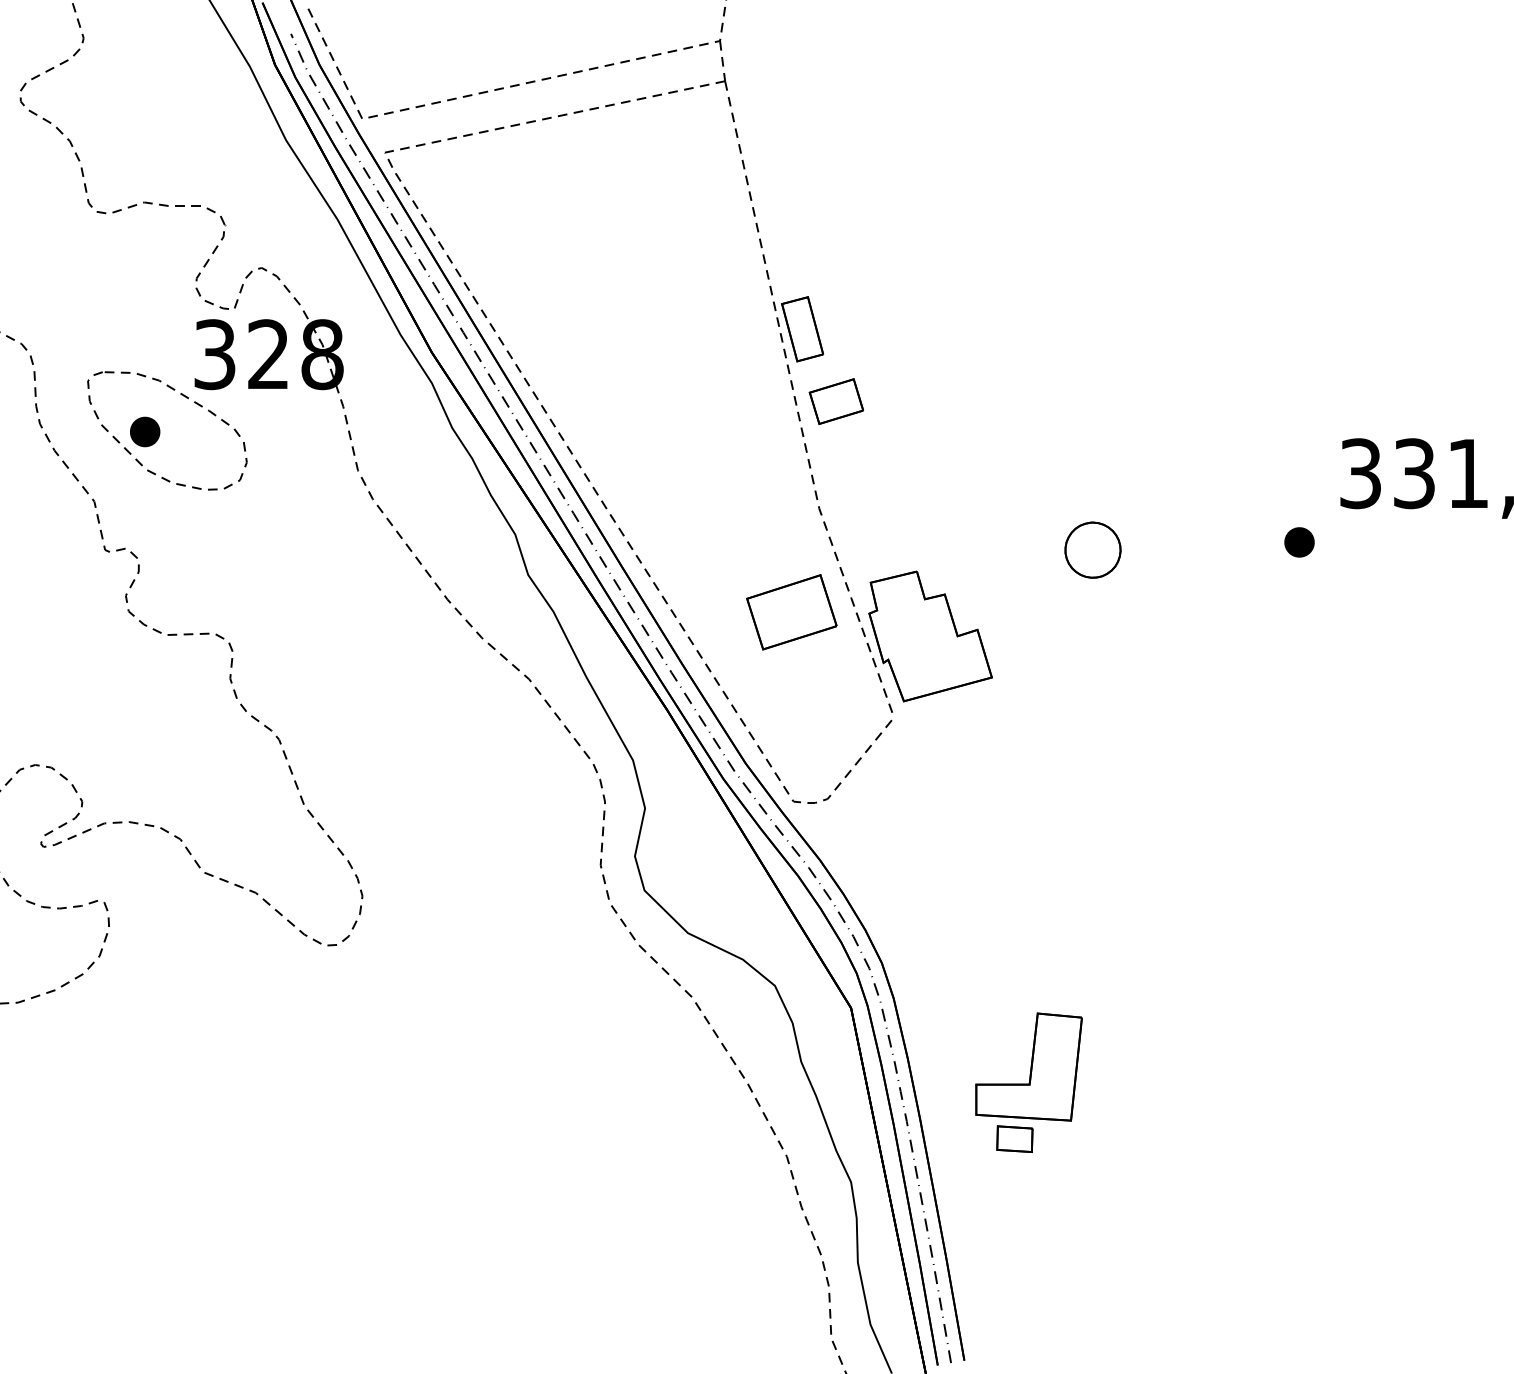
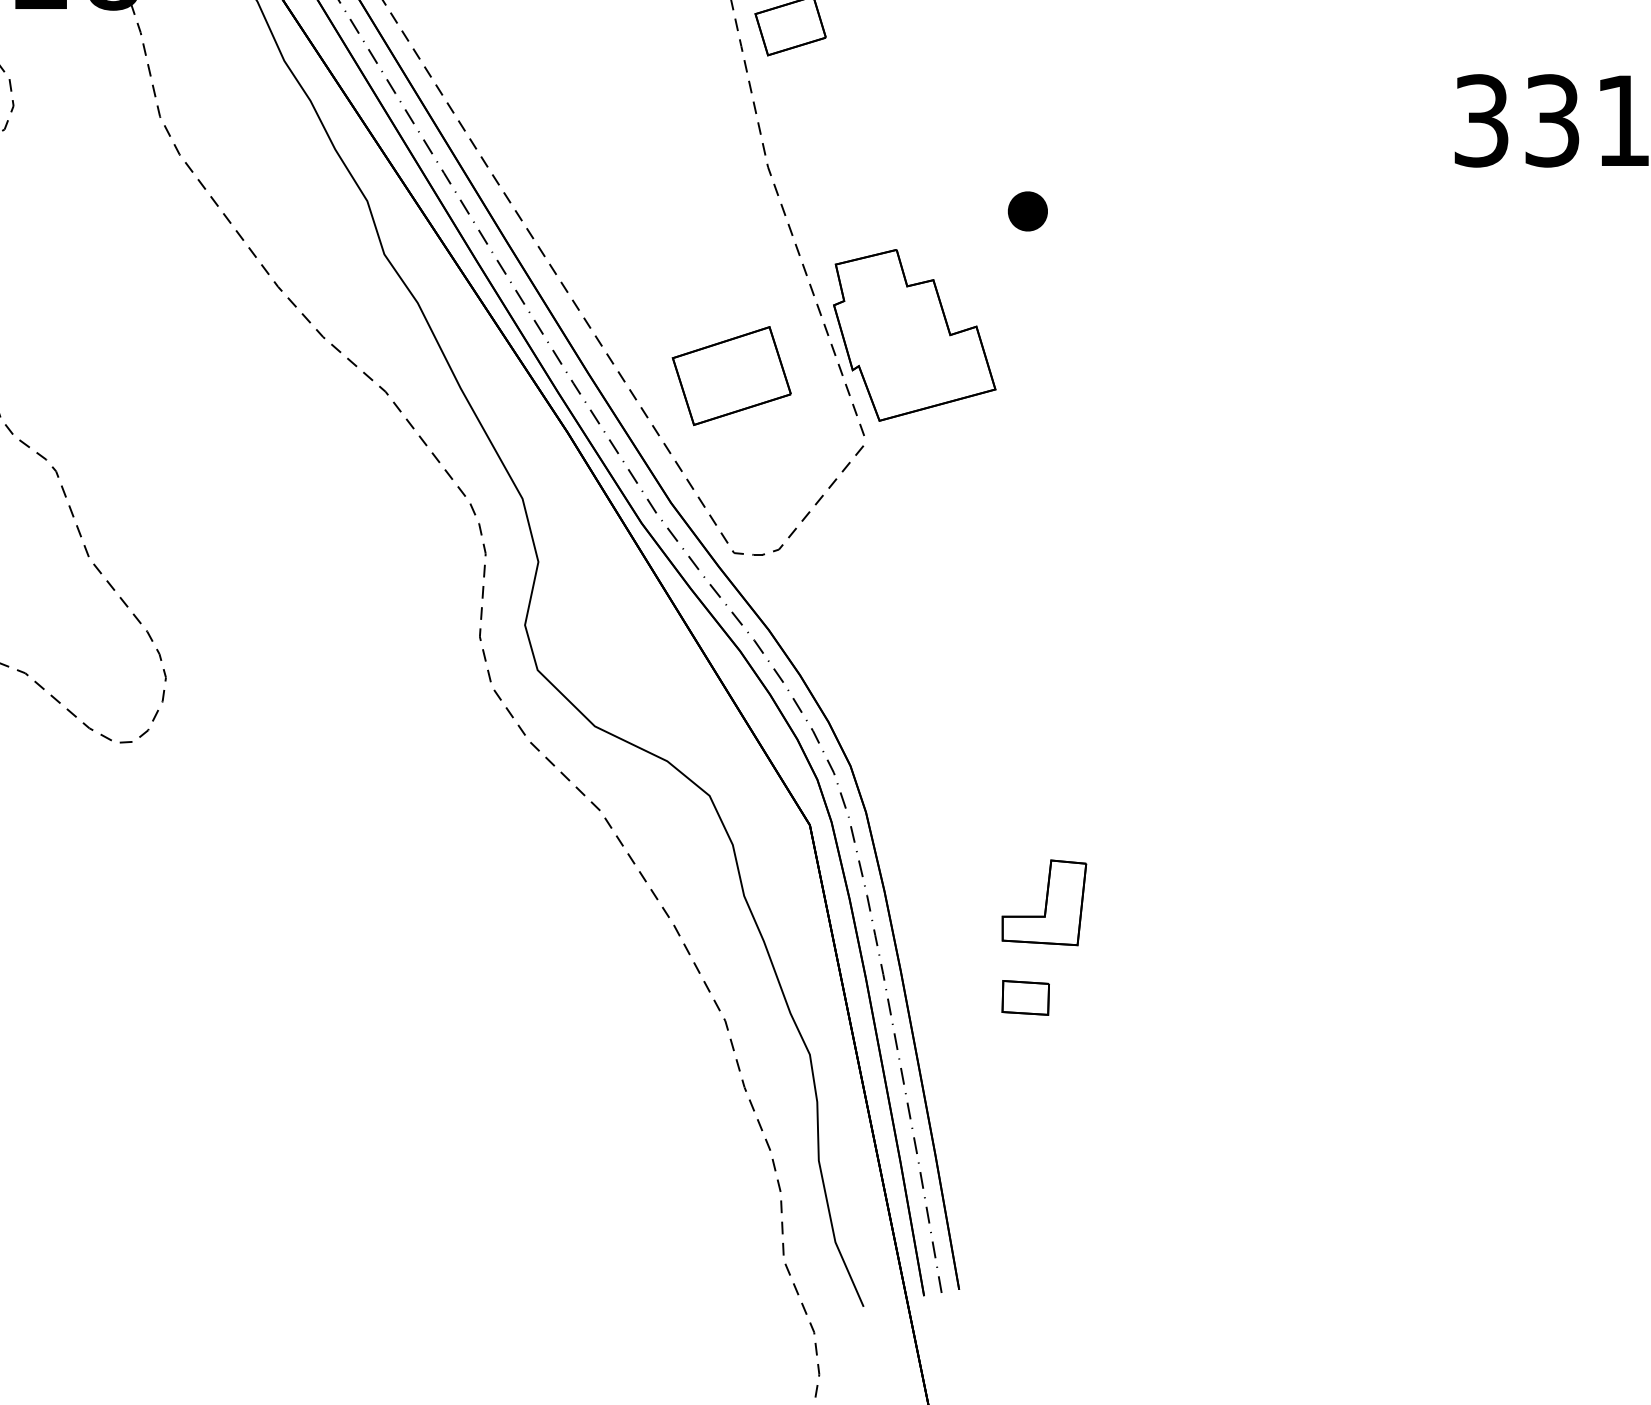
part: (1299, 542) -> (1027, 211), moved
part: (1092, 549) -> (1128, 220), removed
part: (791, 612) -> (731, 376), moved
part: (1028, 1066) -> (1043, 902), size x0.6

